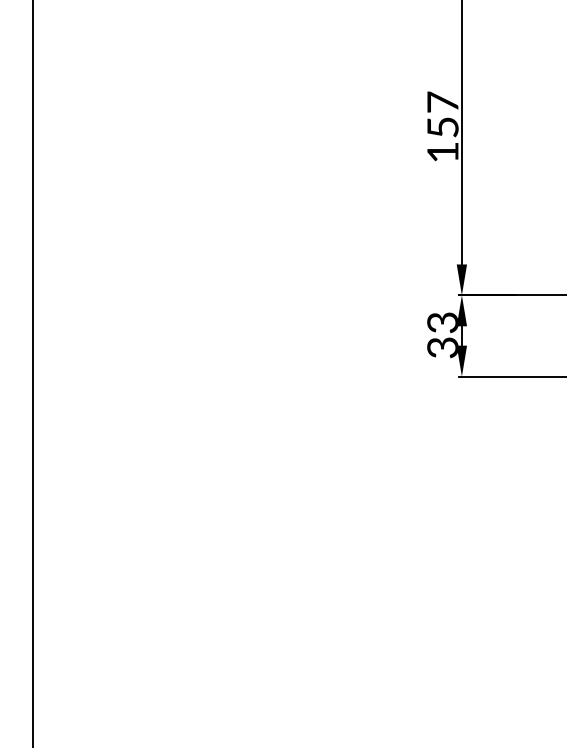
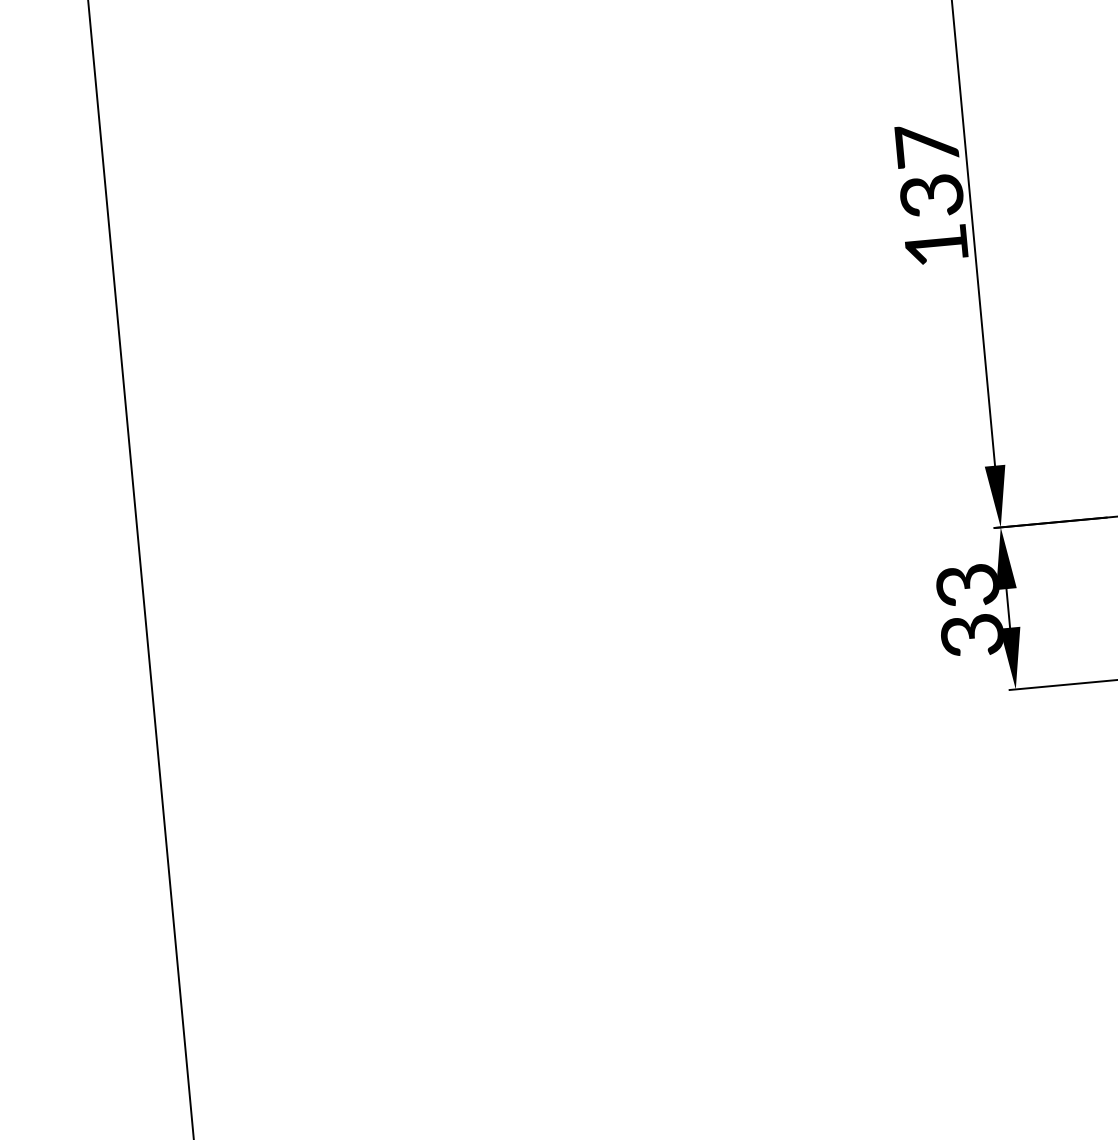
text: (442, 127) -> (930, 196), 157 -> 137

